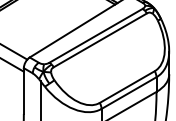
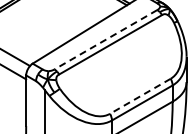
line: (95, 36) -> (105, 40), solid -> dashed
line: (126, 87) -> (139, 96), solid -> dashed

